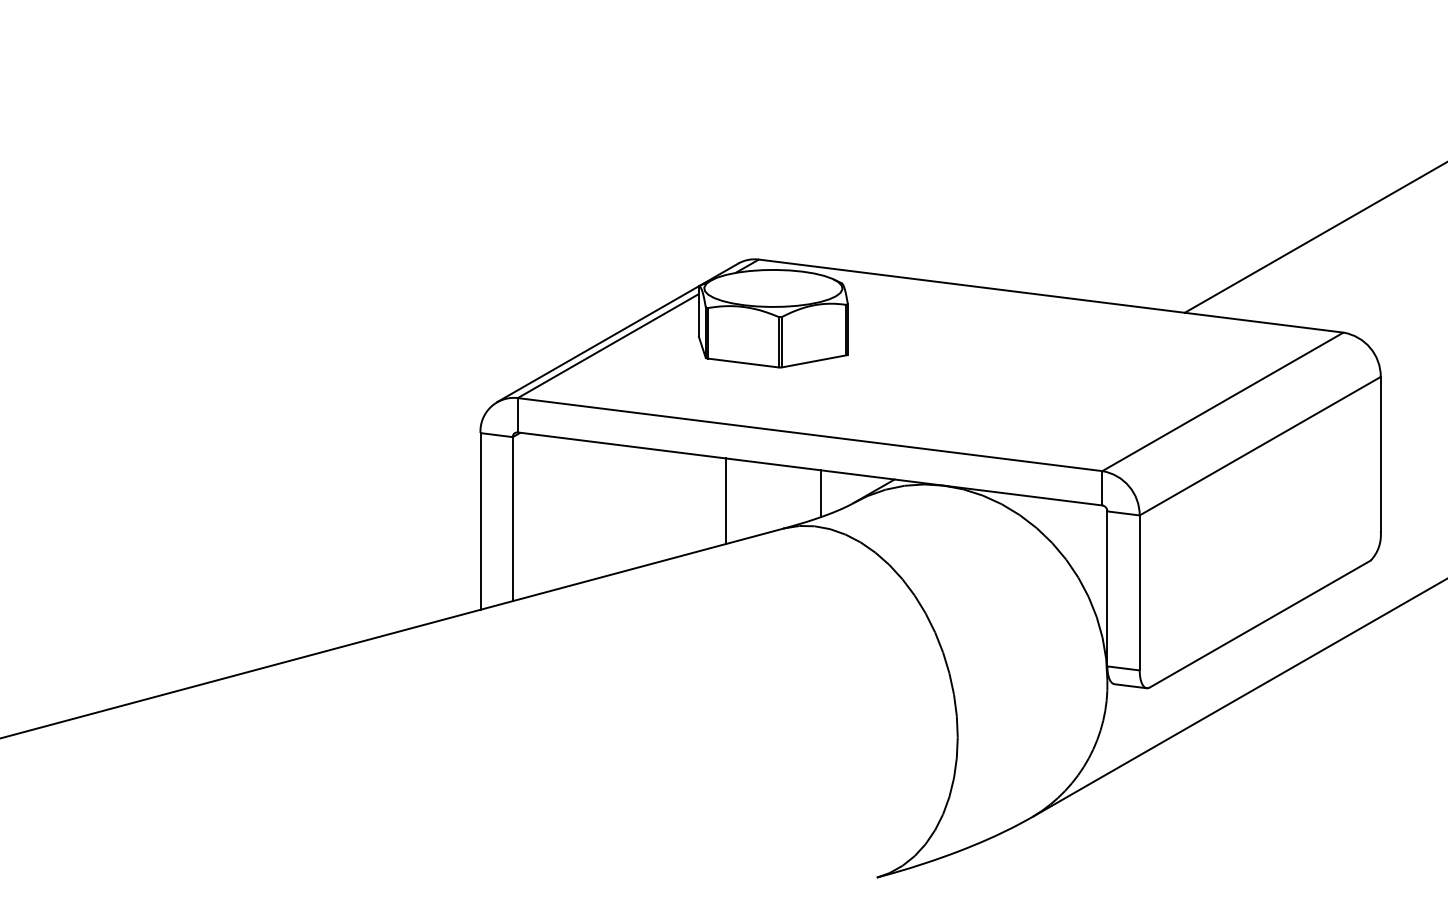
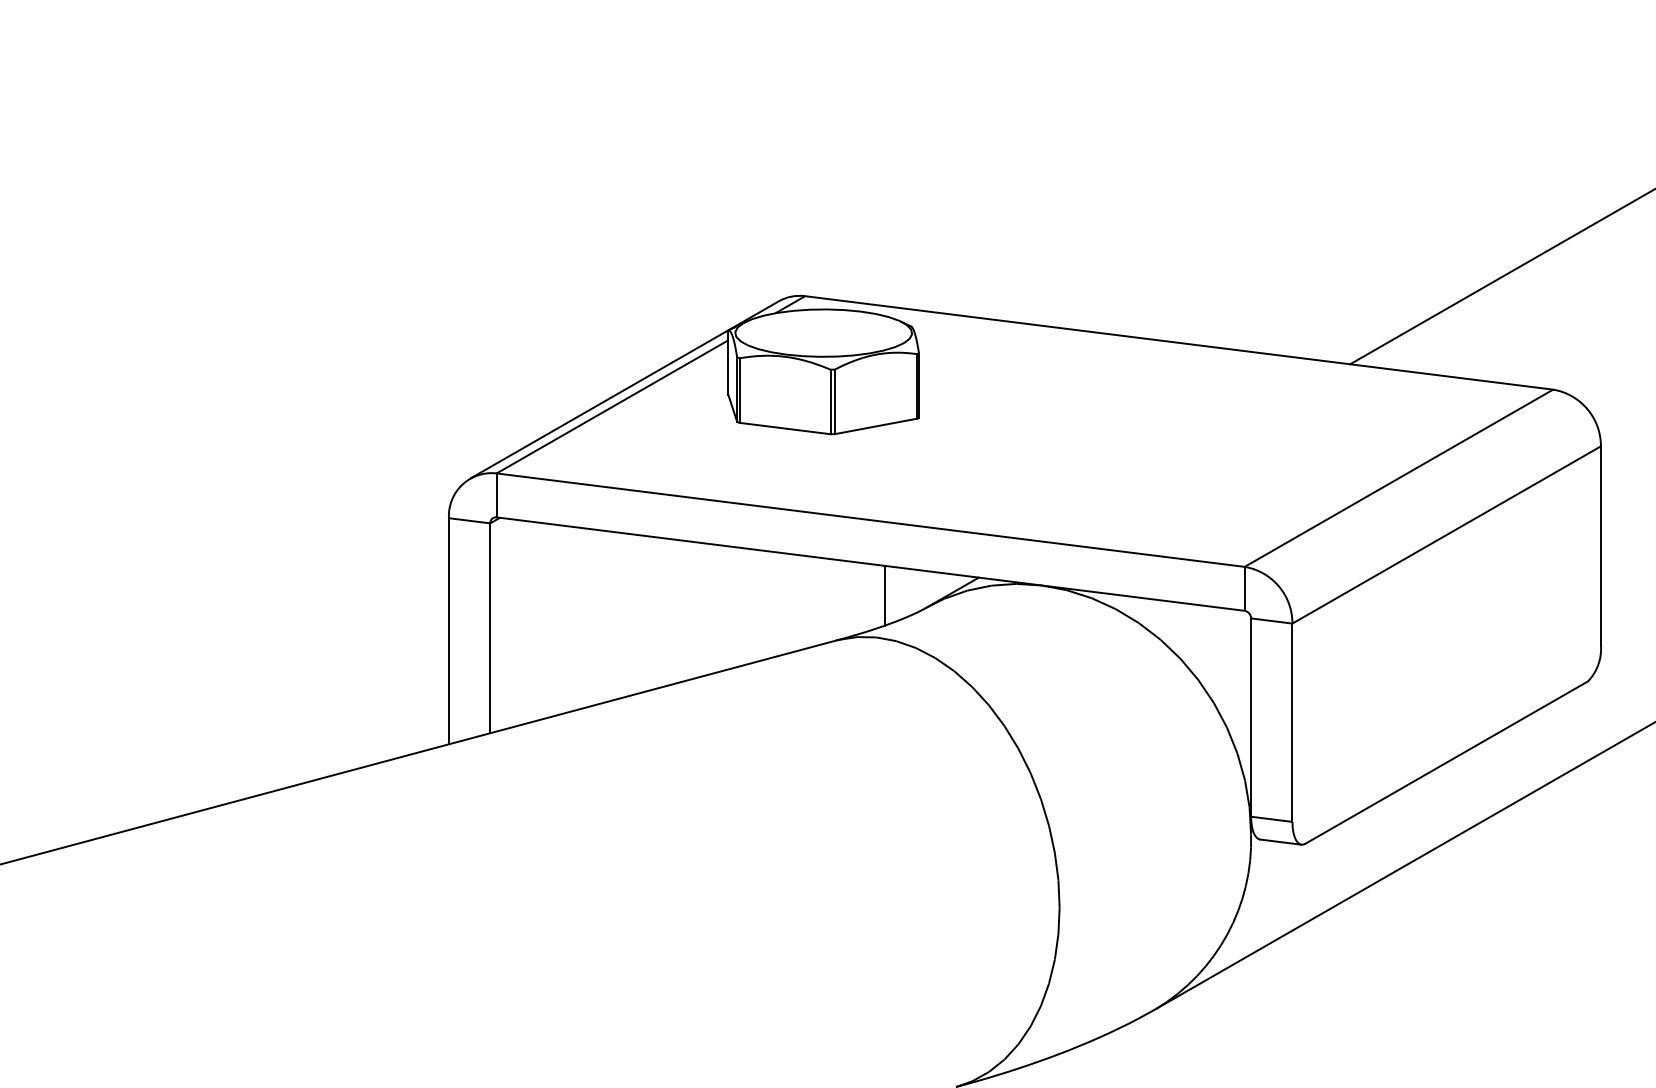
line: (725, 501) -> (762, 605), removed

